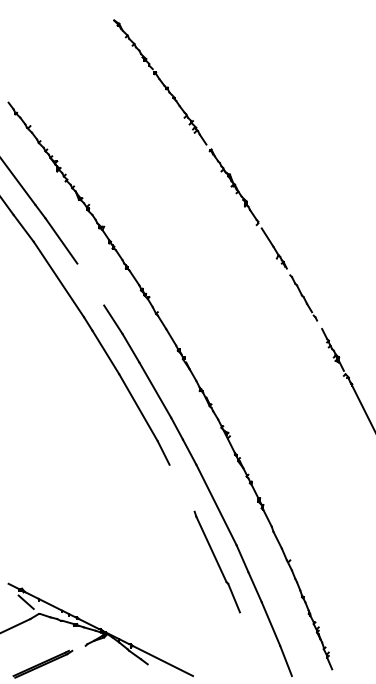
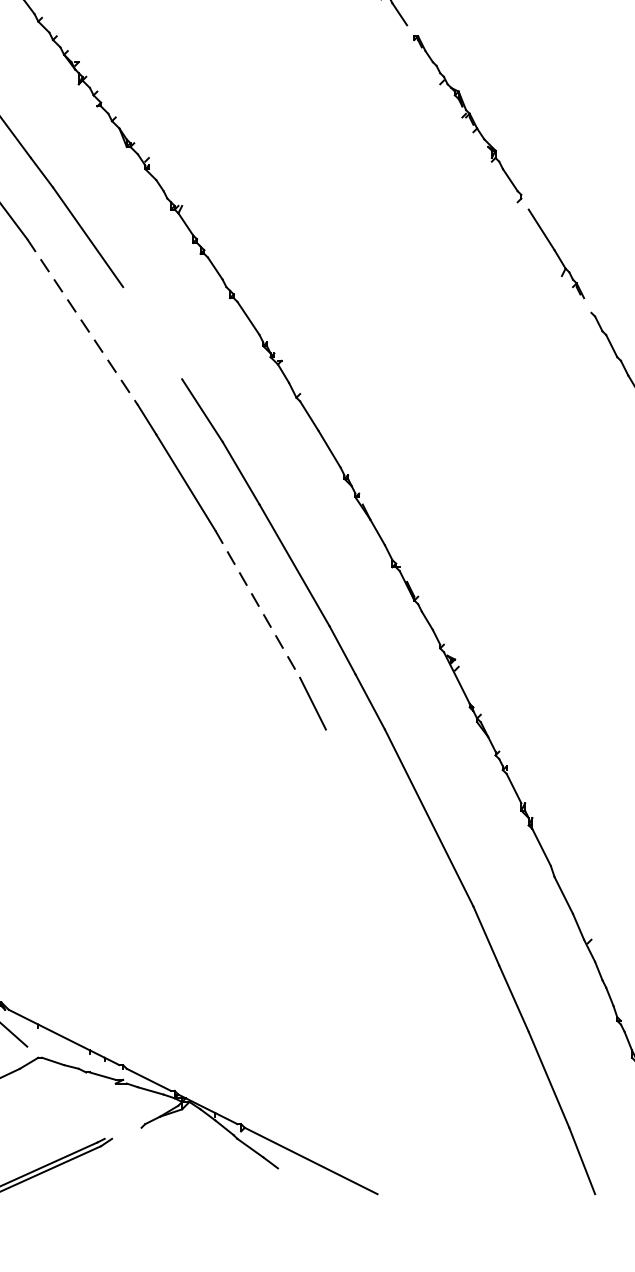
line: (59, 279) -> (83, 322), solid -> dashed
line: (138, 407) -> (257, 603), solid -> dashed
part: (216, 561) -> (429, 942), removed

